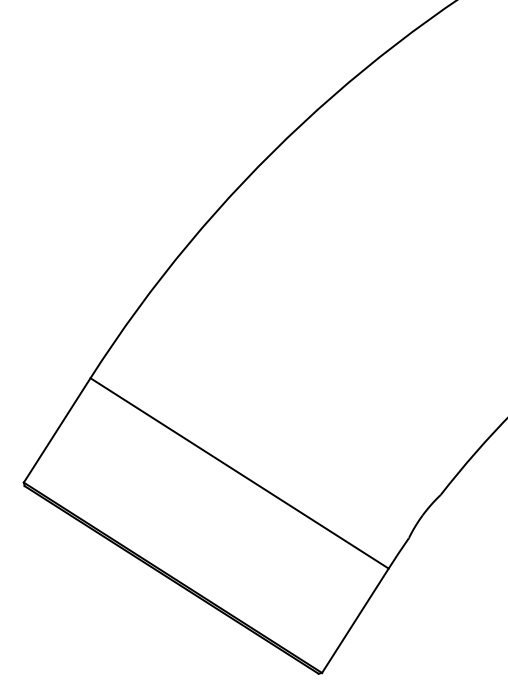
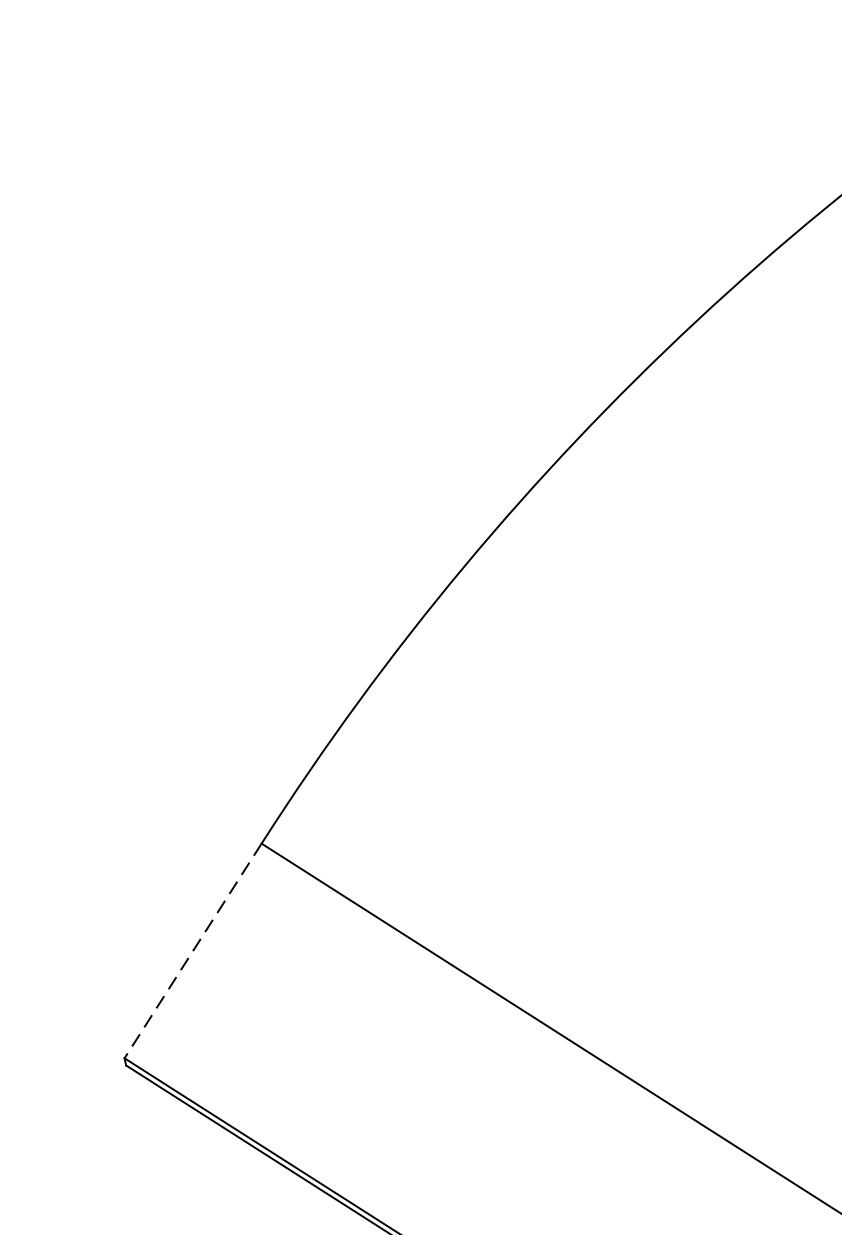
line: (57, 430) -> (193, 951), solid -> dashed

